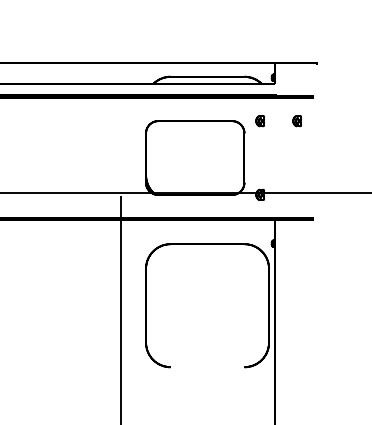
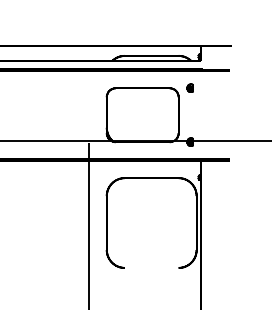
part: (296, 121) -> (216, 88), removed

